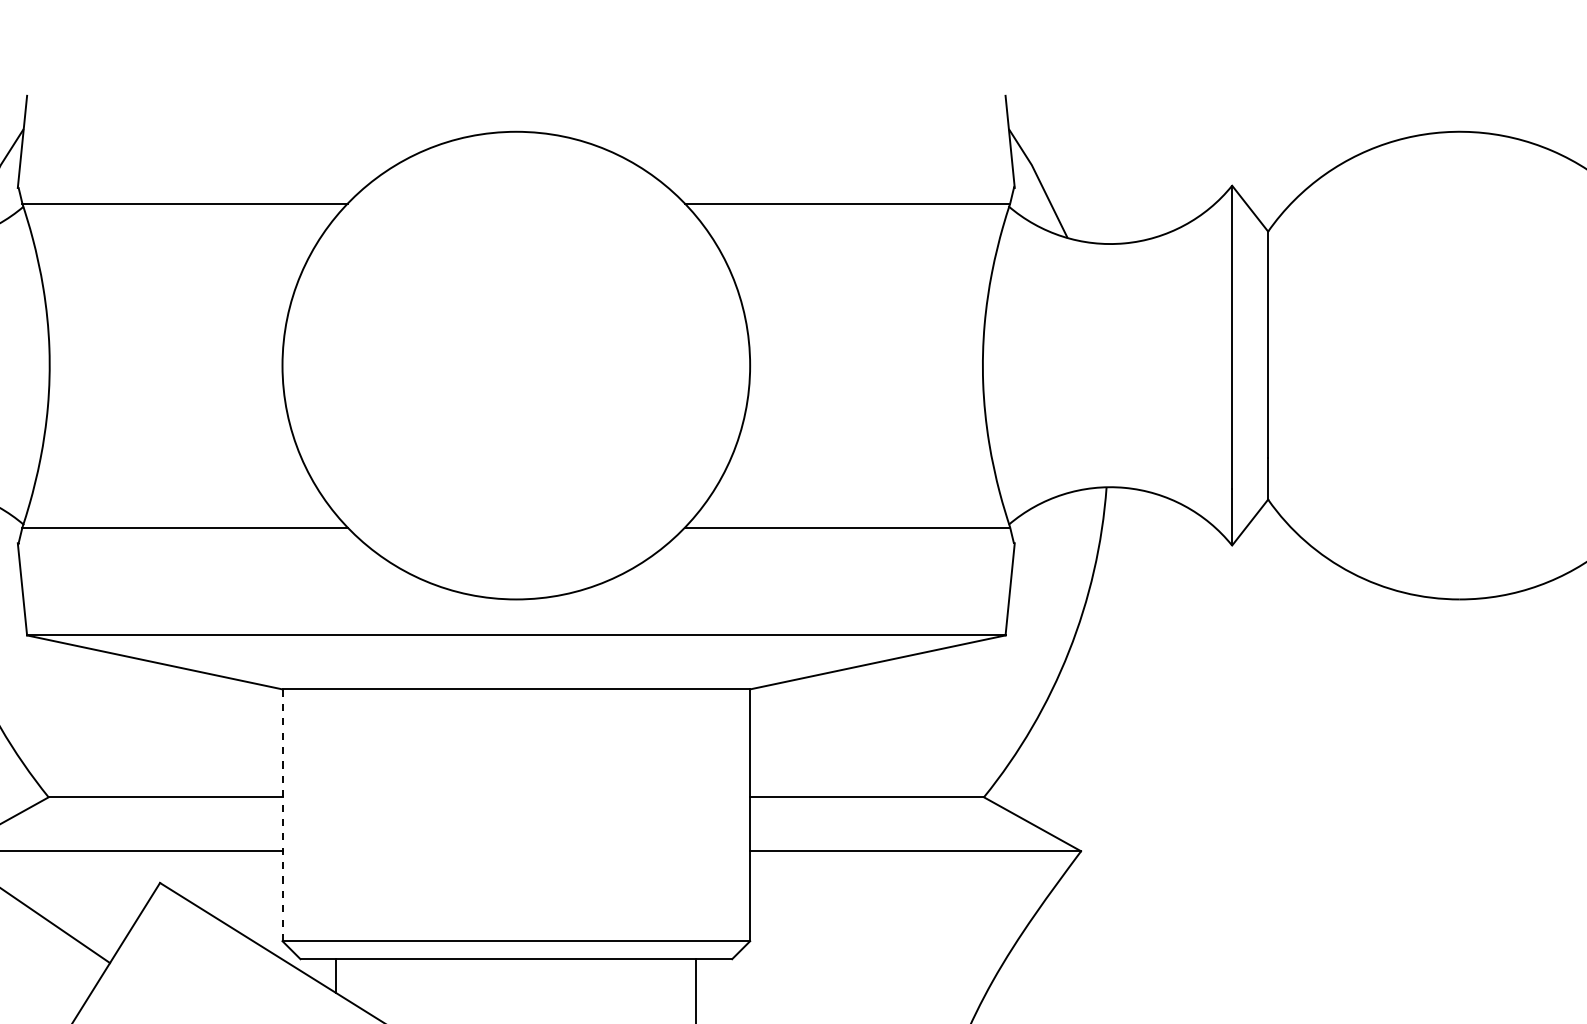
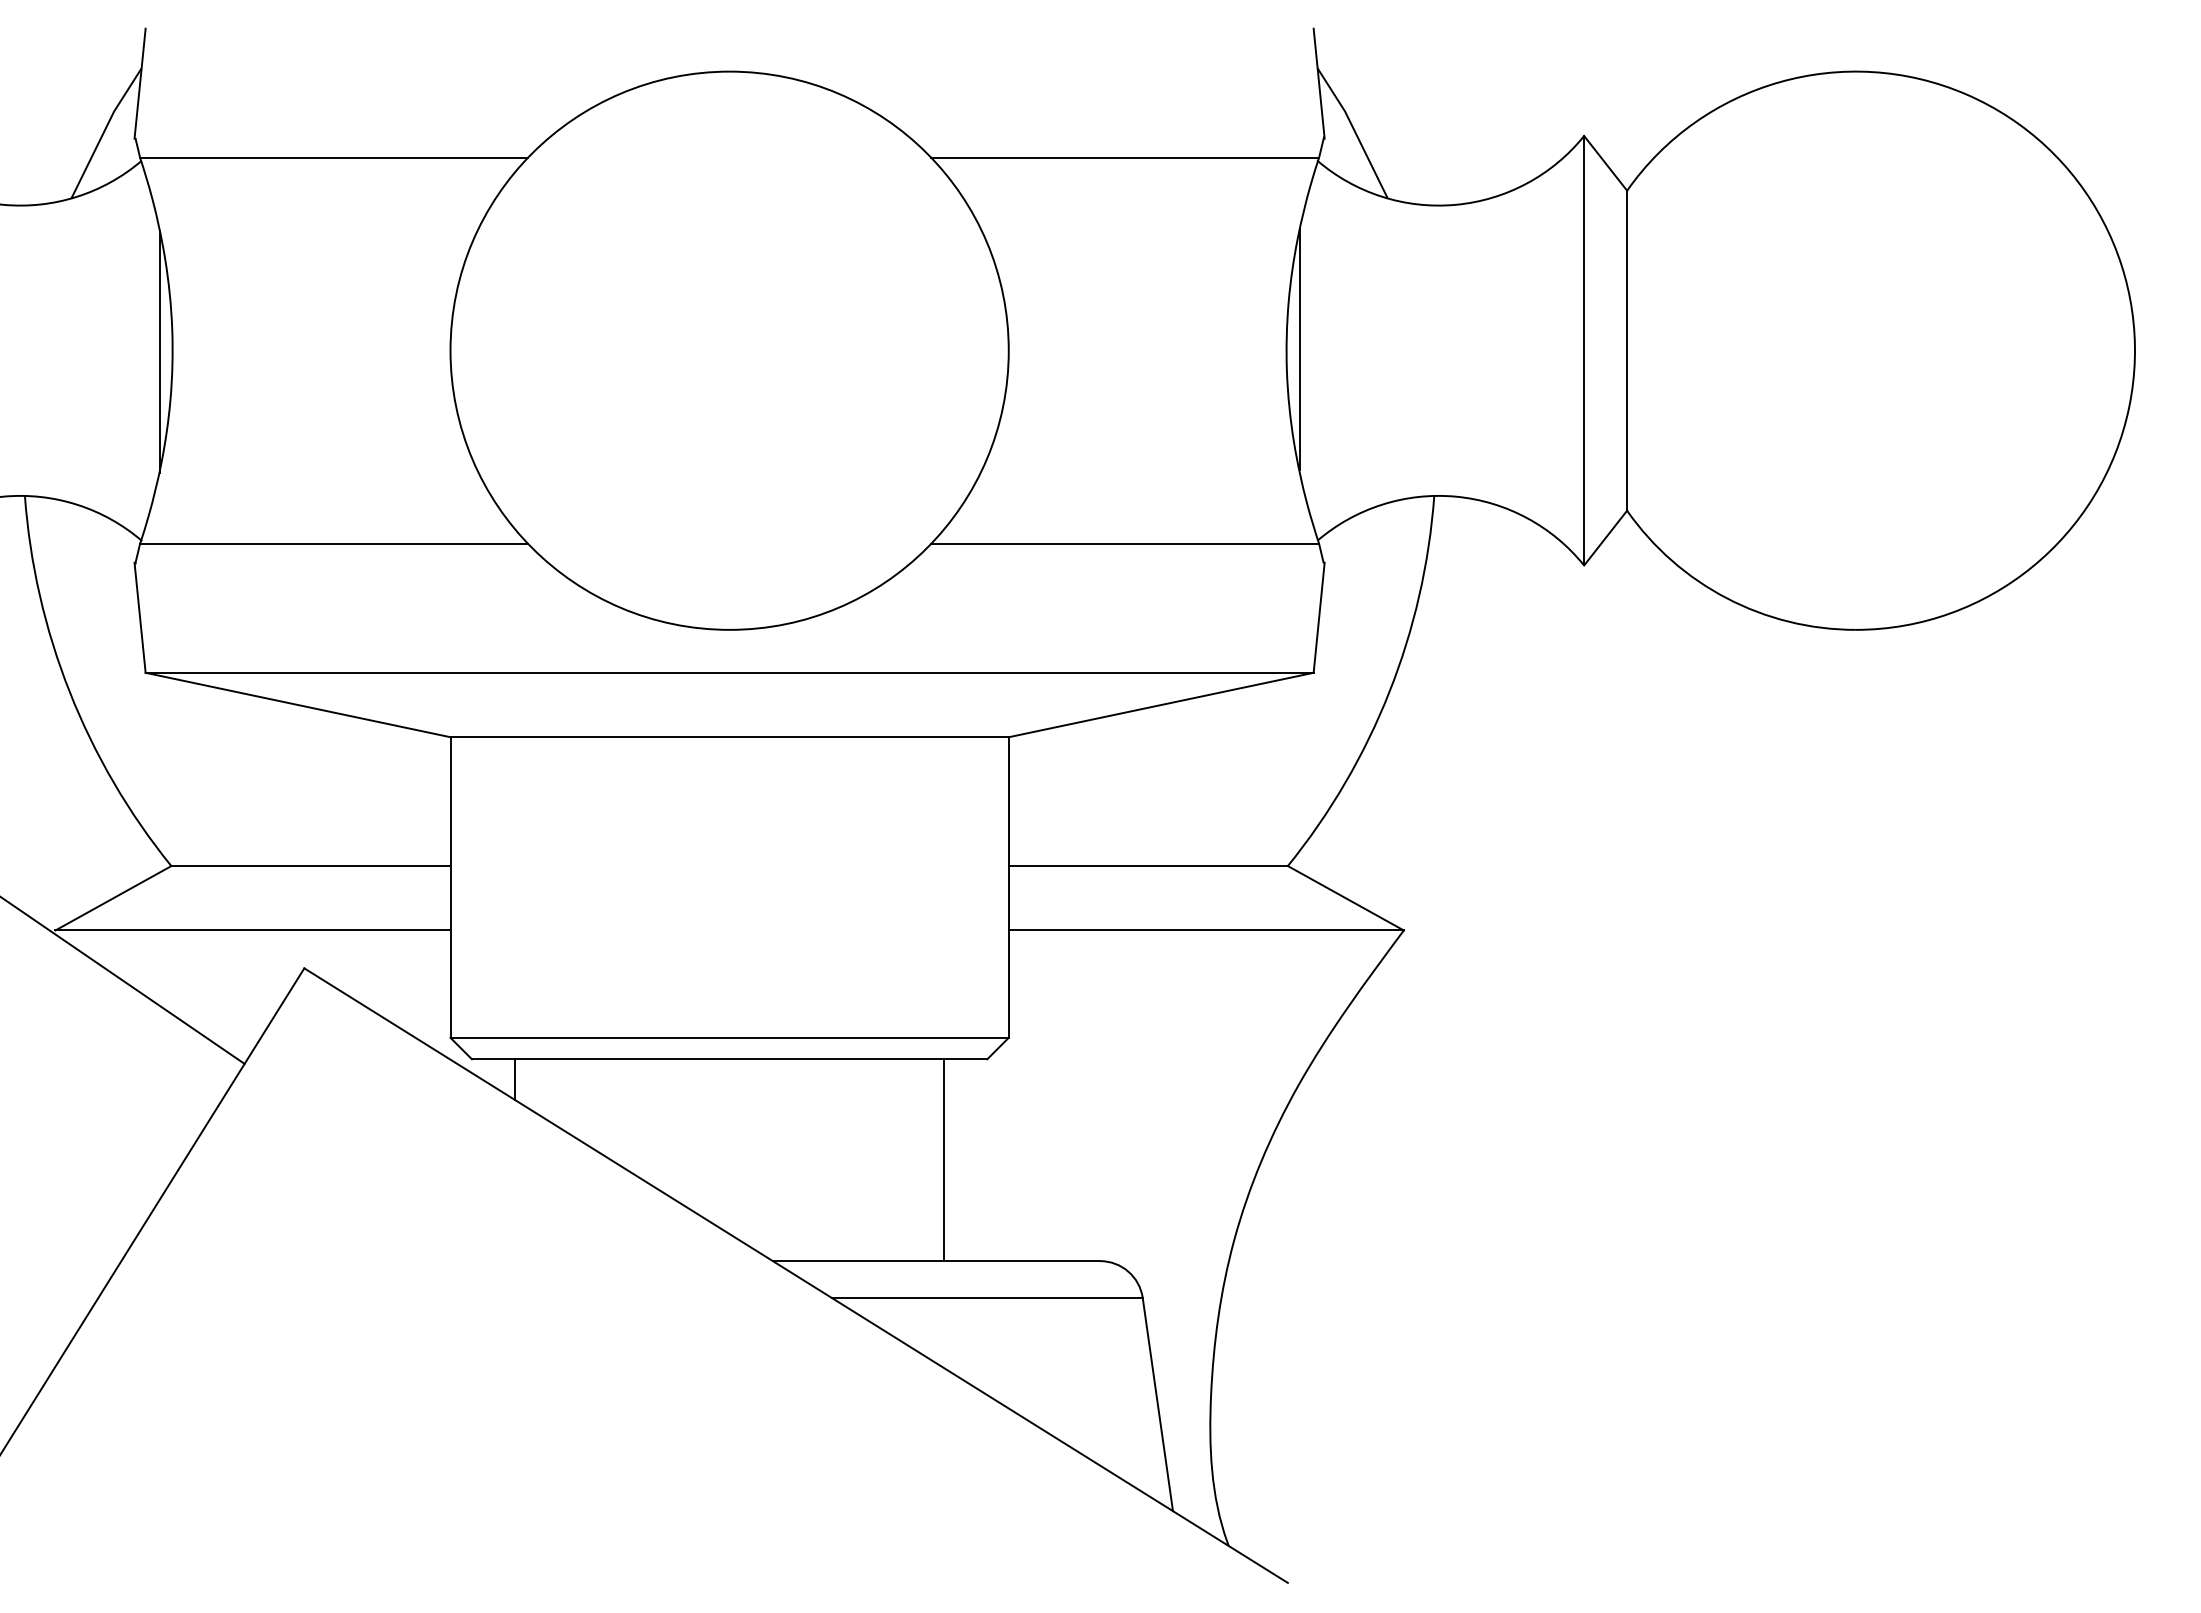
line: (993, 364) -> (1299, 349), added
line: (38, 366) -> (159, 351), added
line: (282, 816) -> (450, 888), dashed -> solid

